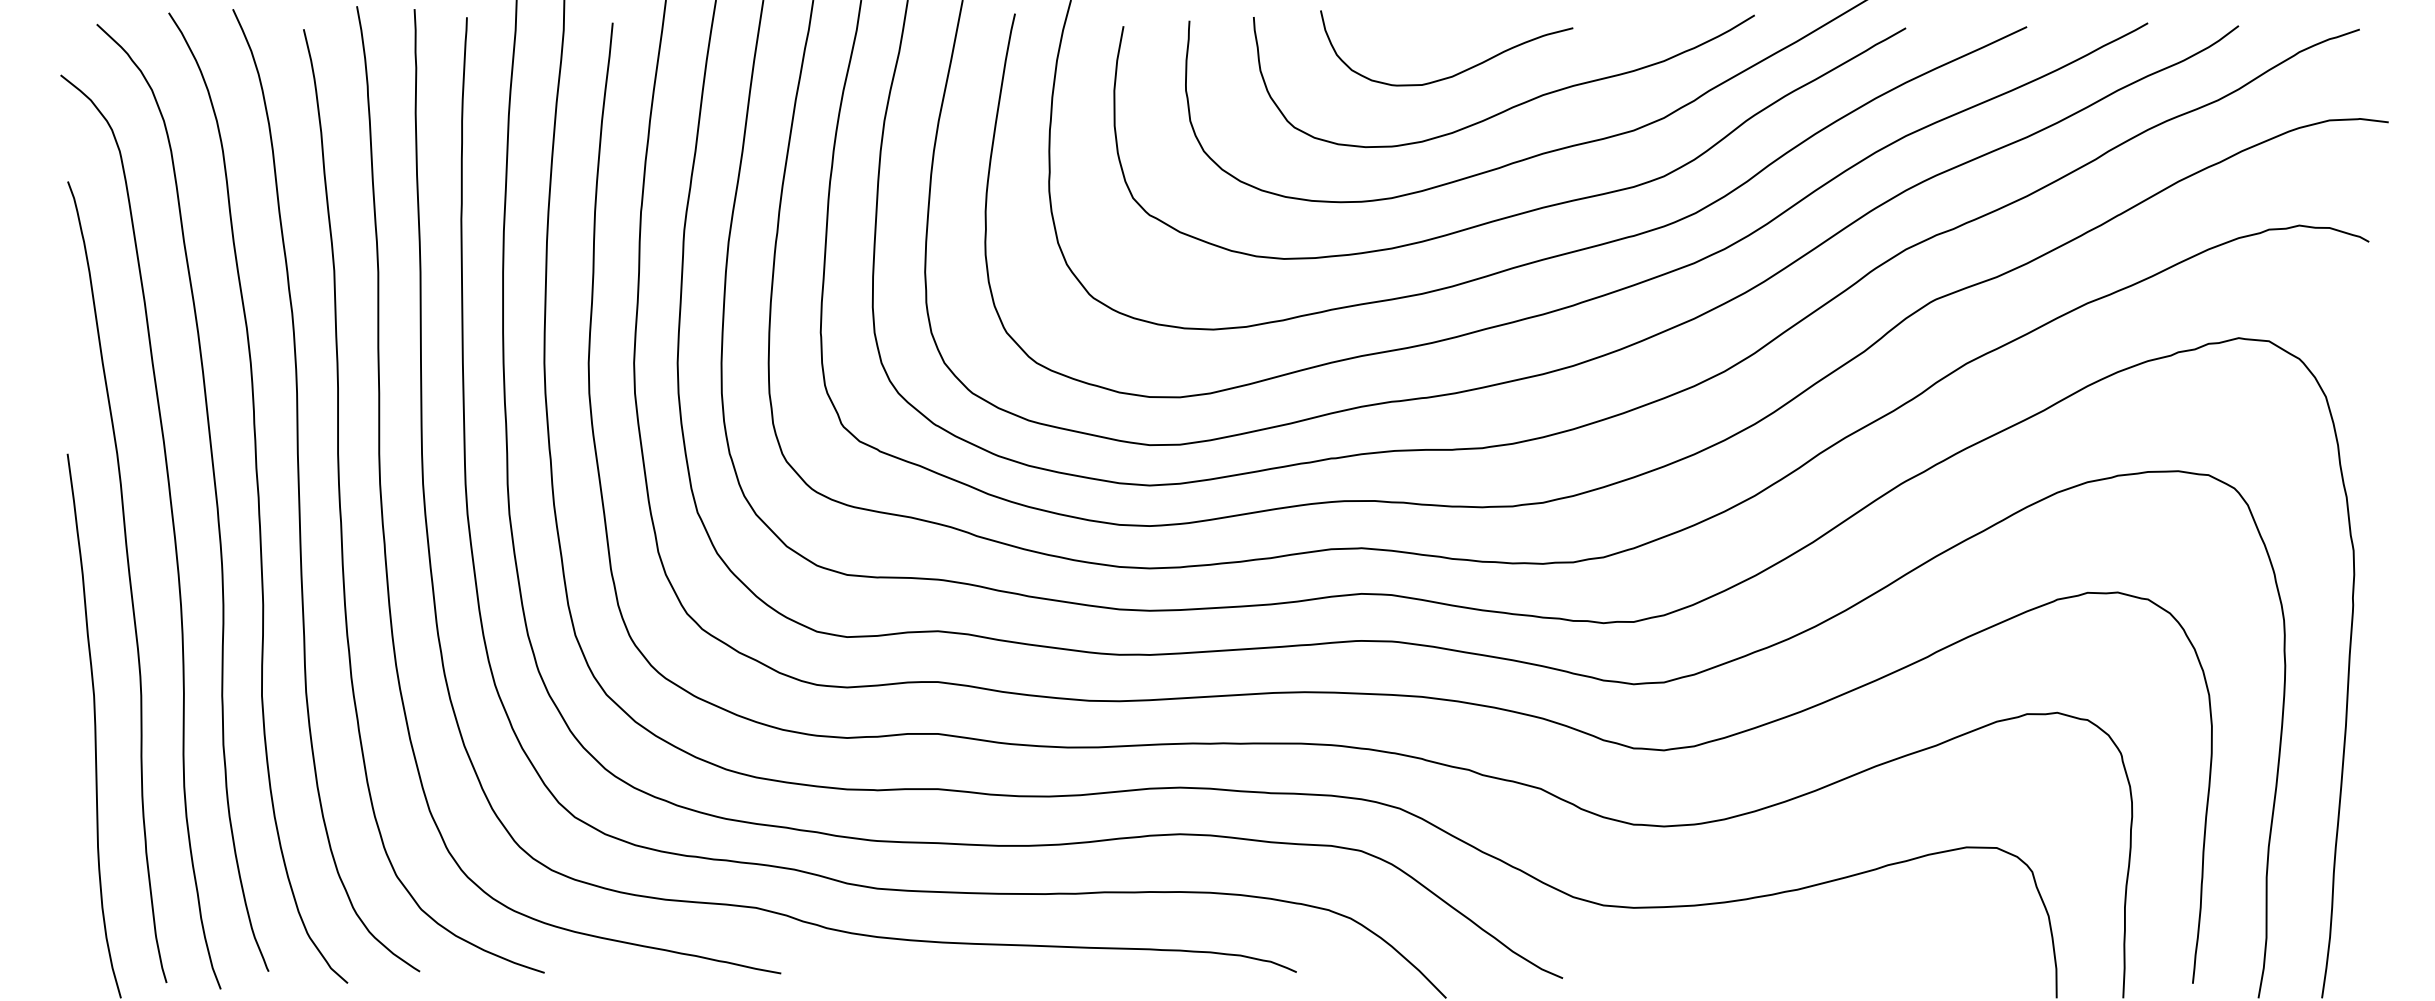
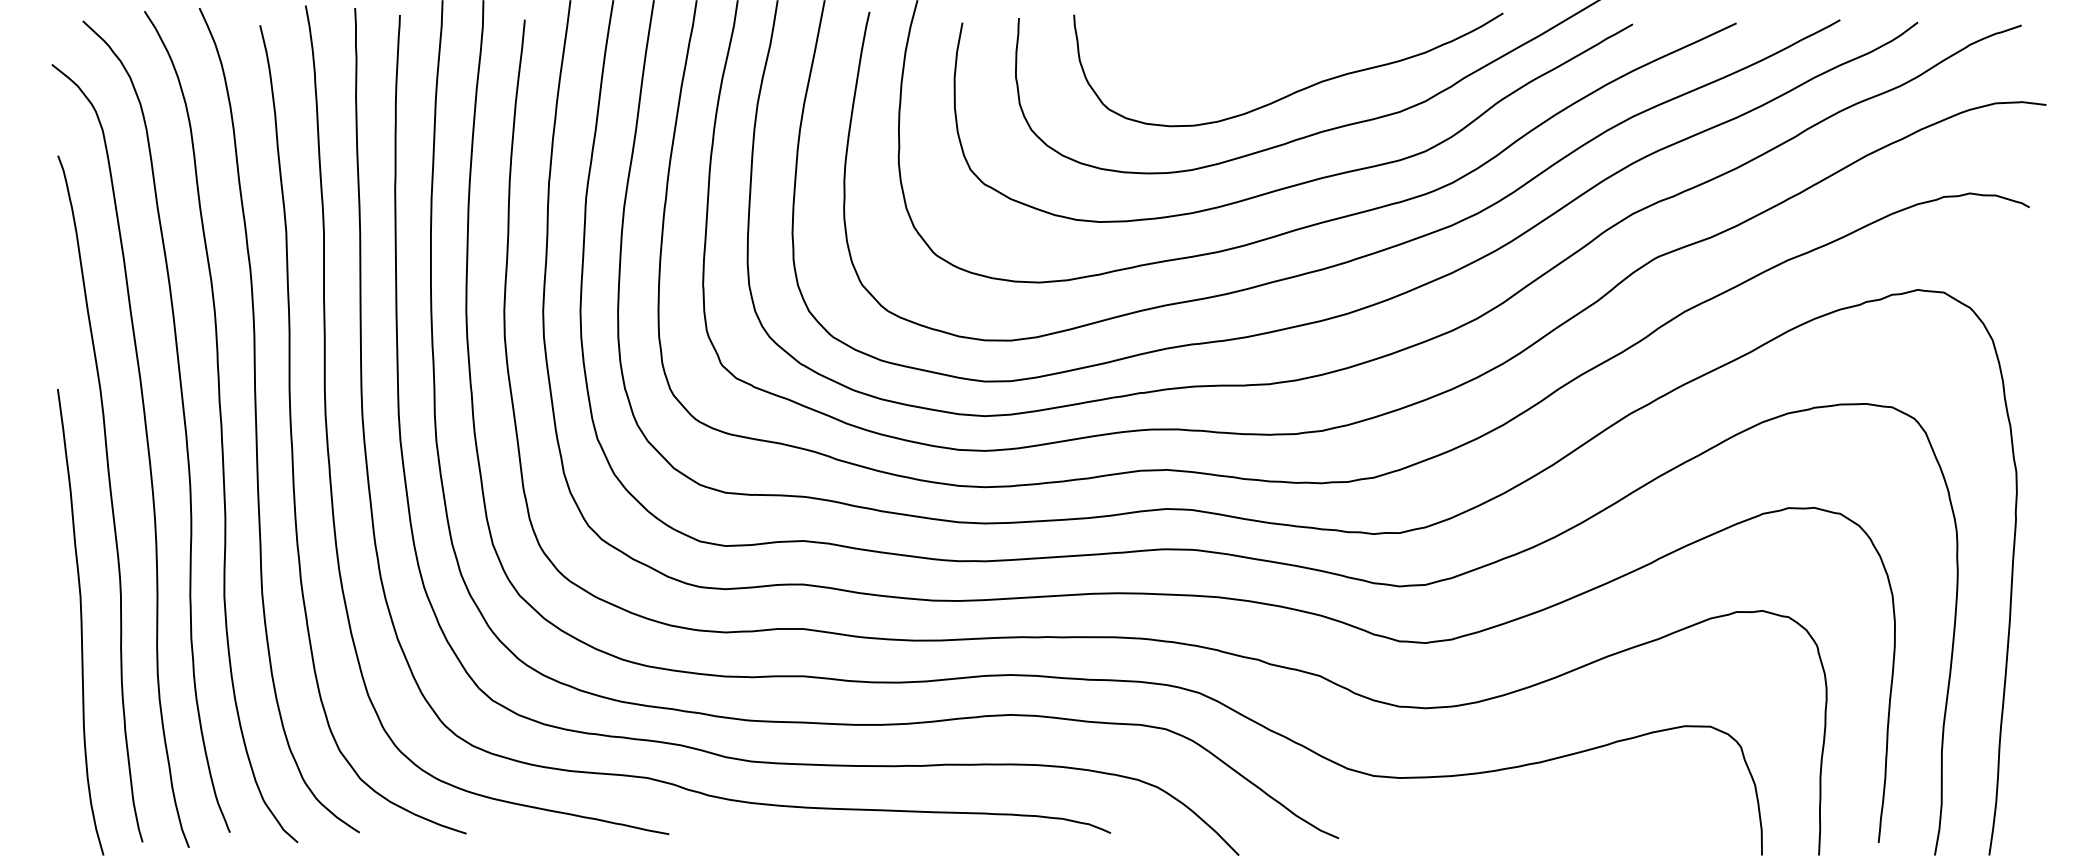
curve: (1457, 72) -> (1248, 62), removed

